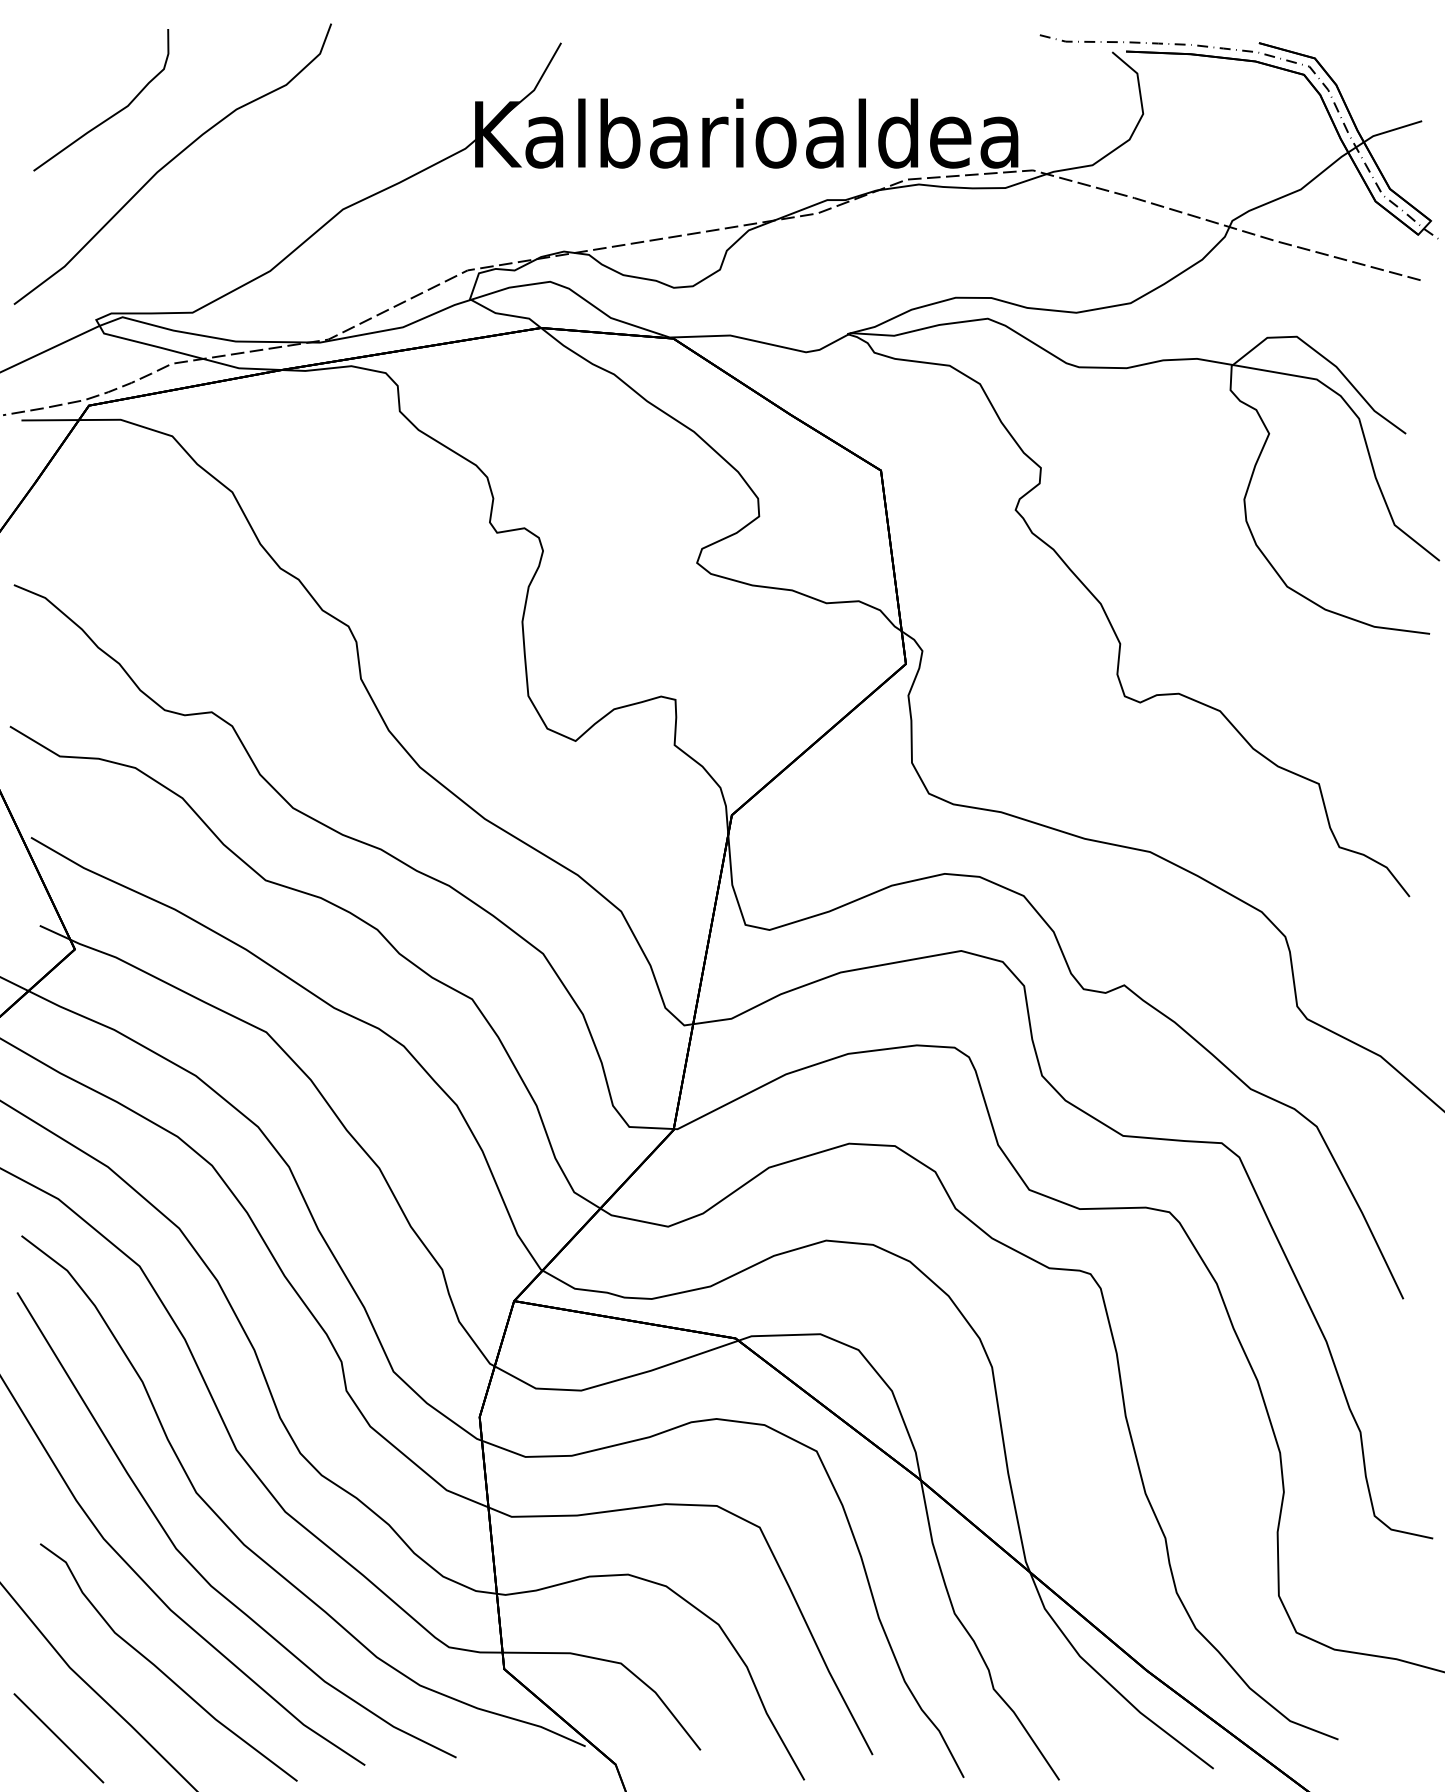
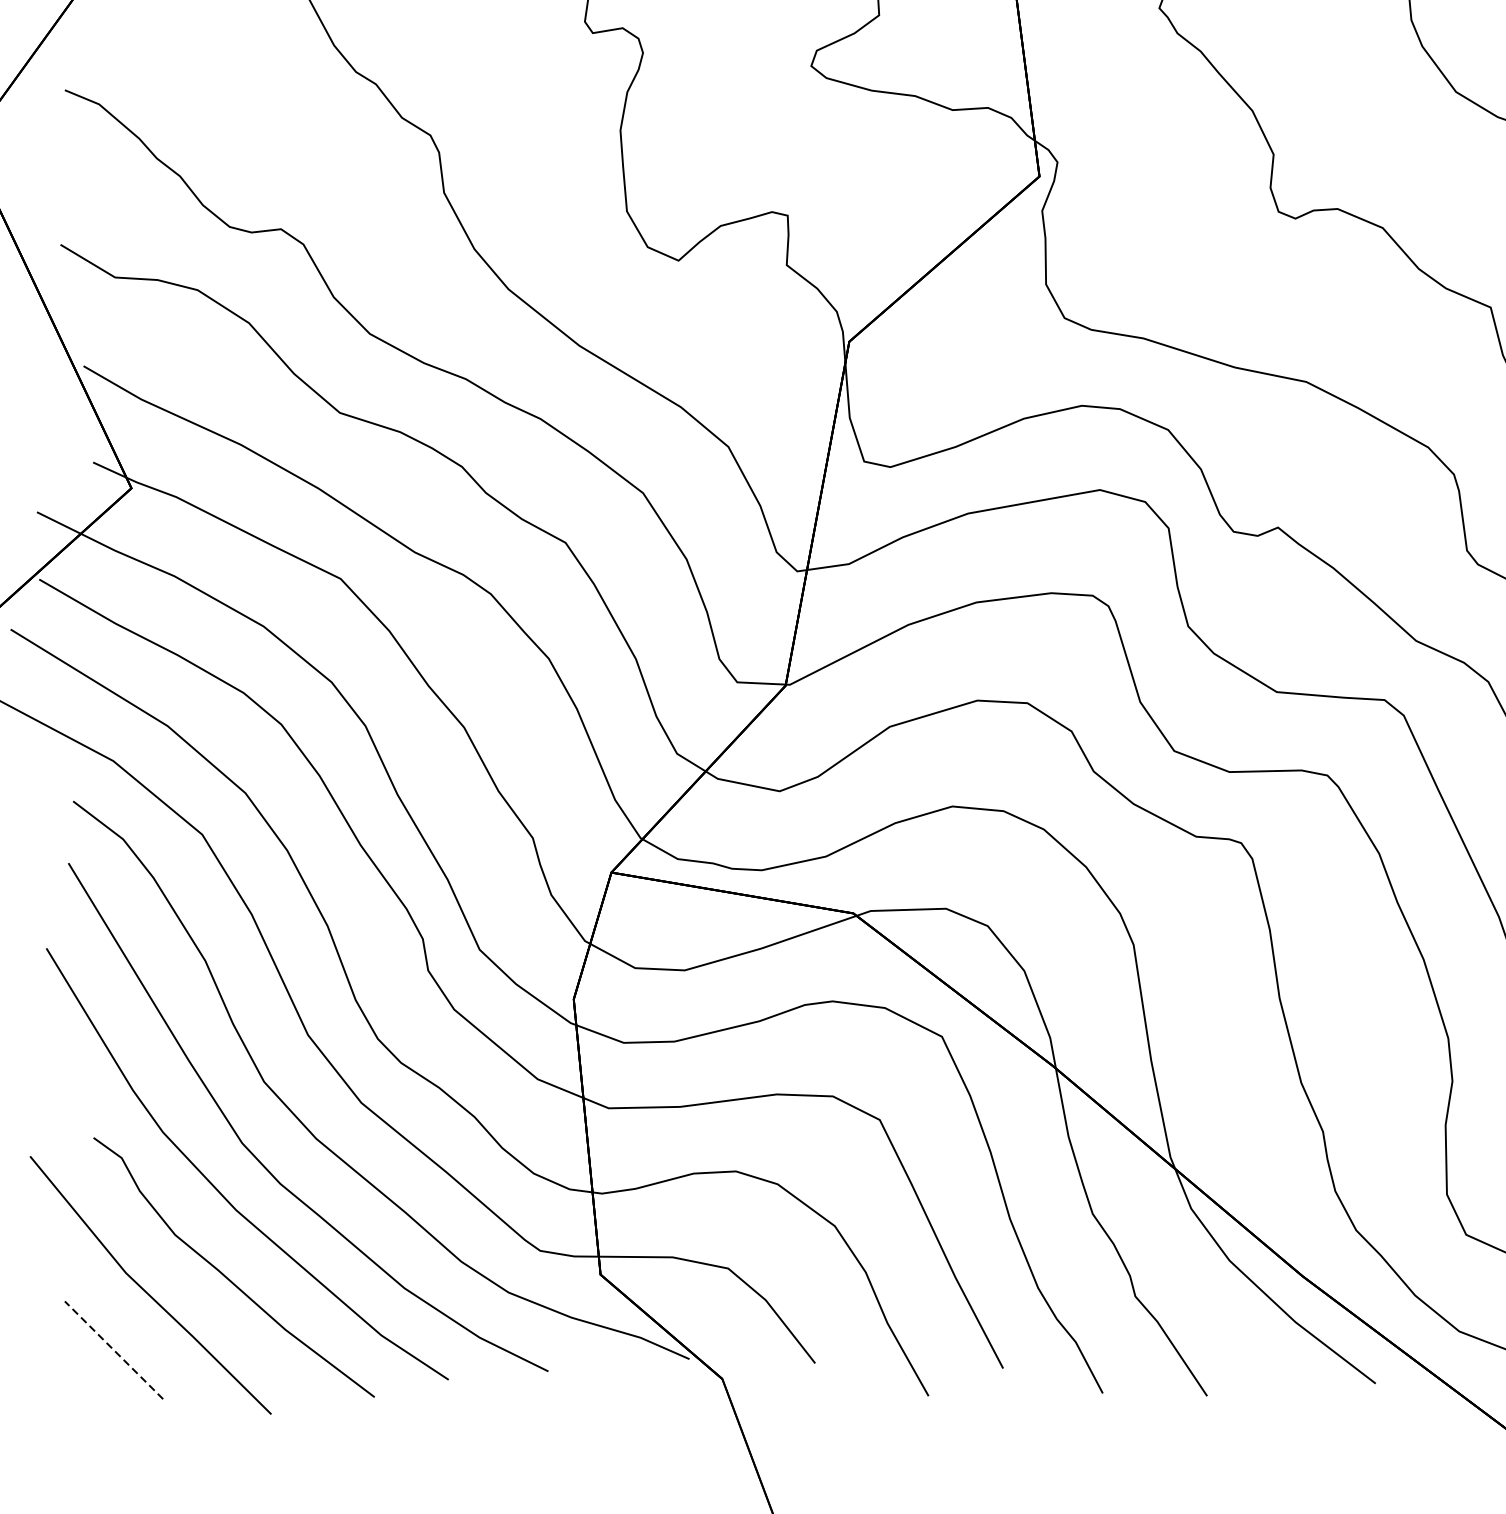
line: (58, 1737) -> (113, 1349), solid -> dashed

